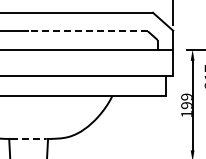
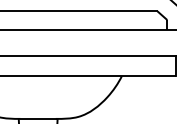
line: (88, 31) -> (98, 11), dashed -> solid
line: (28, 138) -> (38, 118), dashed -> solid

